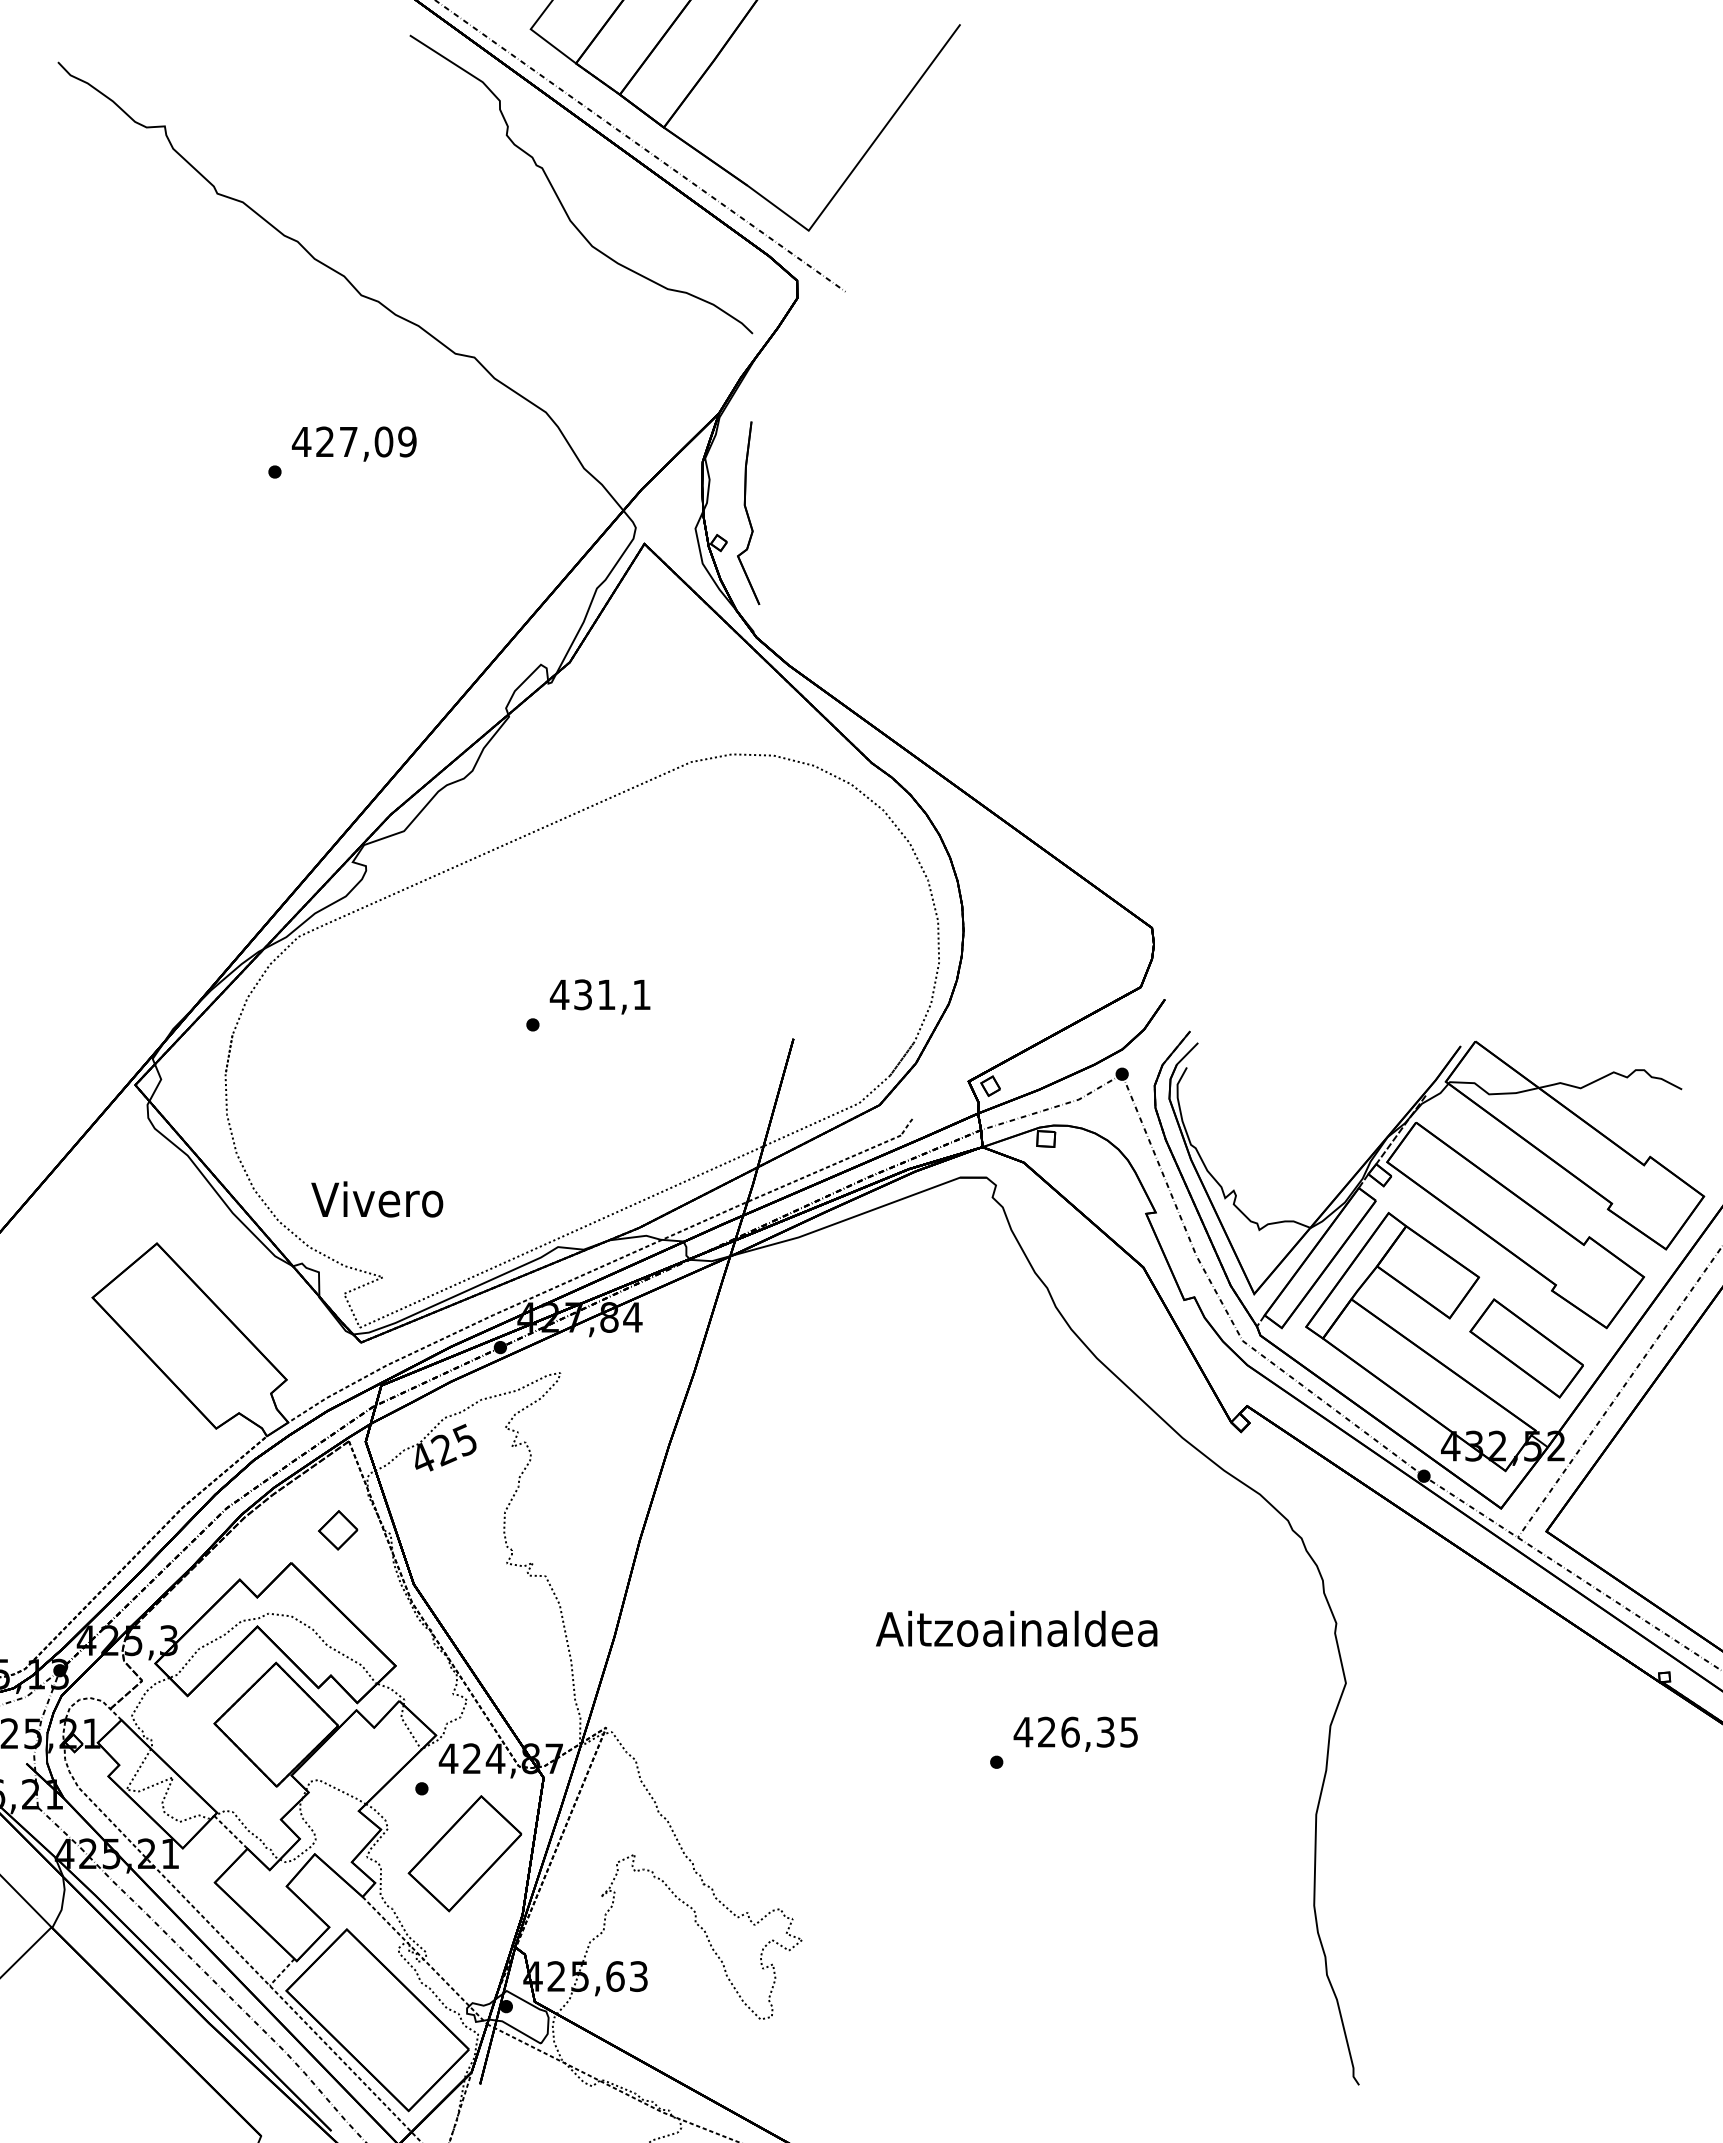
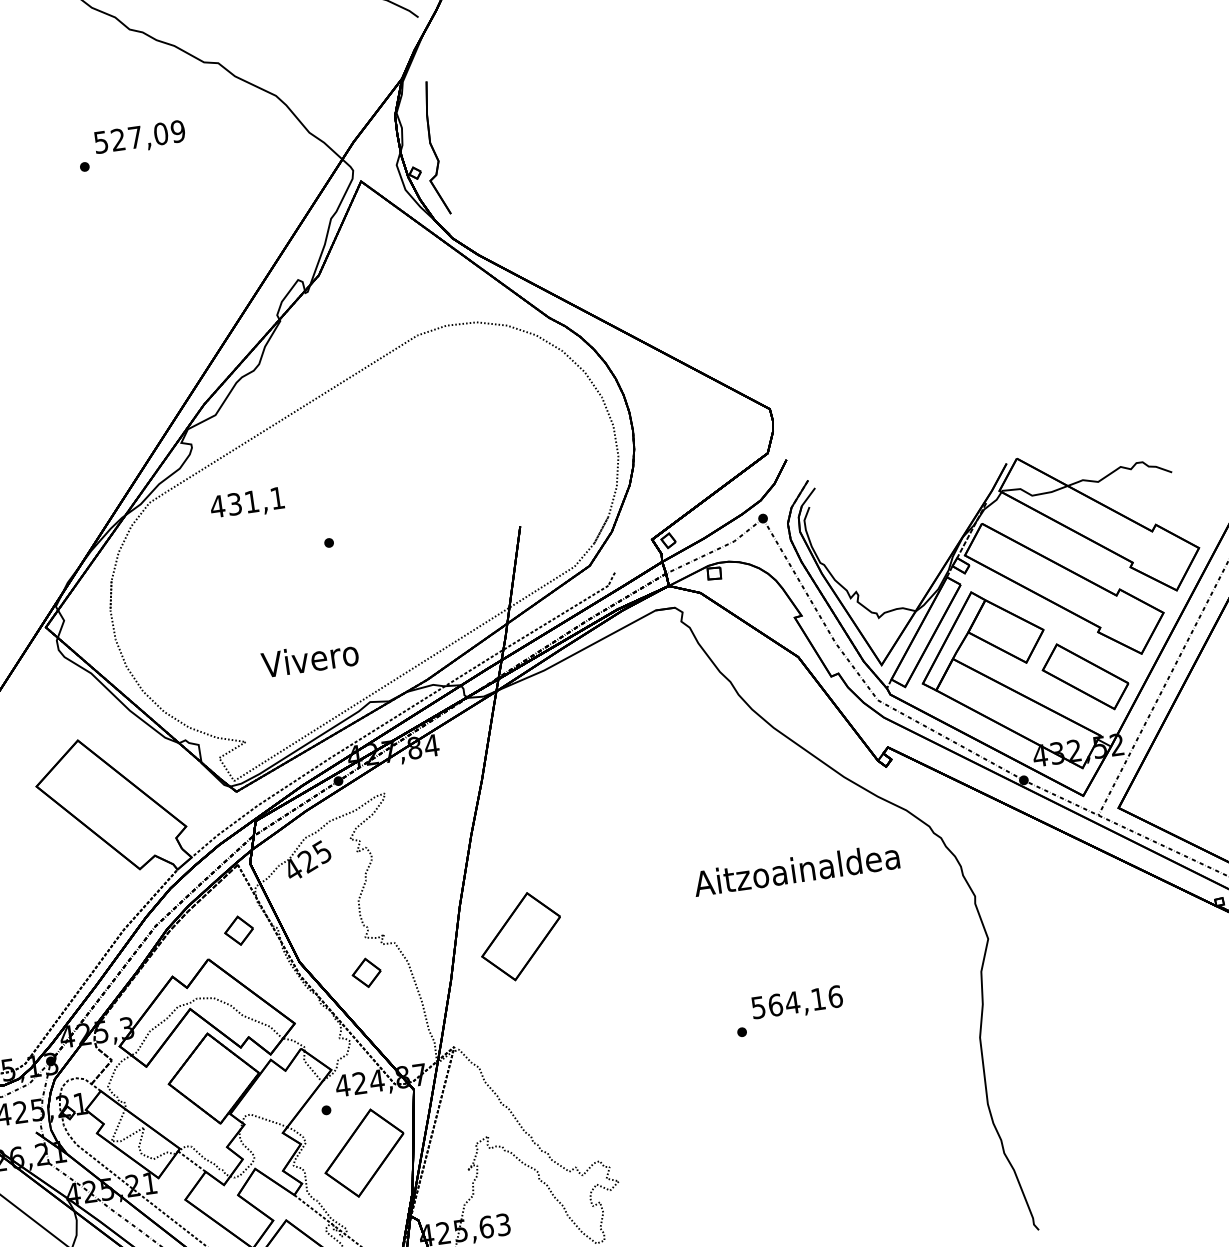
text: (301, 442) -> (101, 142), 427,09 -> 527,09
text: (599, 996) -> (246, 503), moved
text: (377, 1199) -> (310, 658), moved
part: (716, 1591) -> (520, 936), added
part: (502, 1611) -> (366, 973), added
text: (1016, 1628) -> (796, 869), moved
text: (1075, 1731) -> (796, 1001), 426,35 -> 564,16

